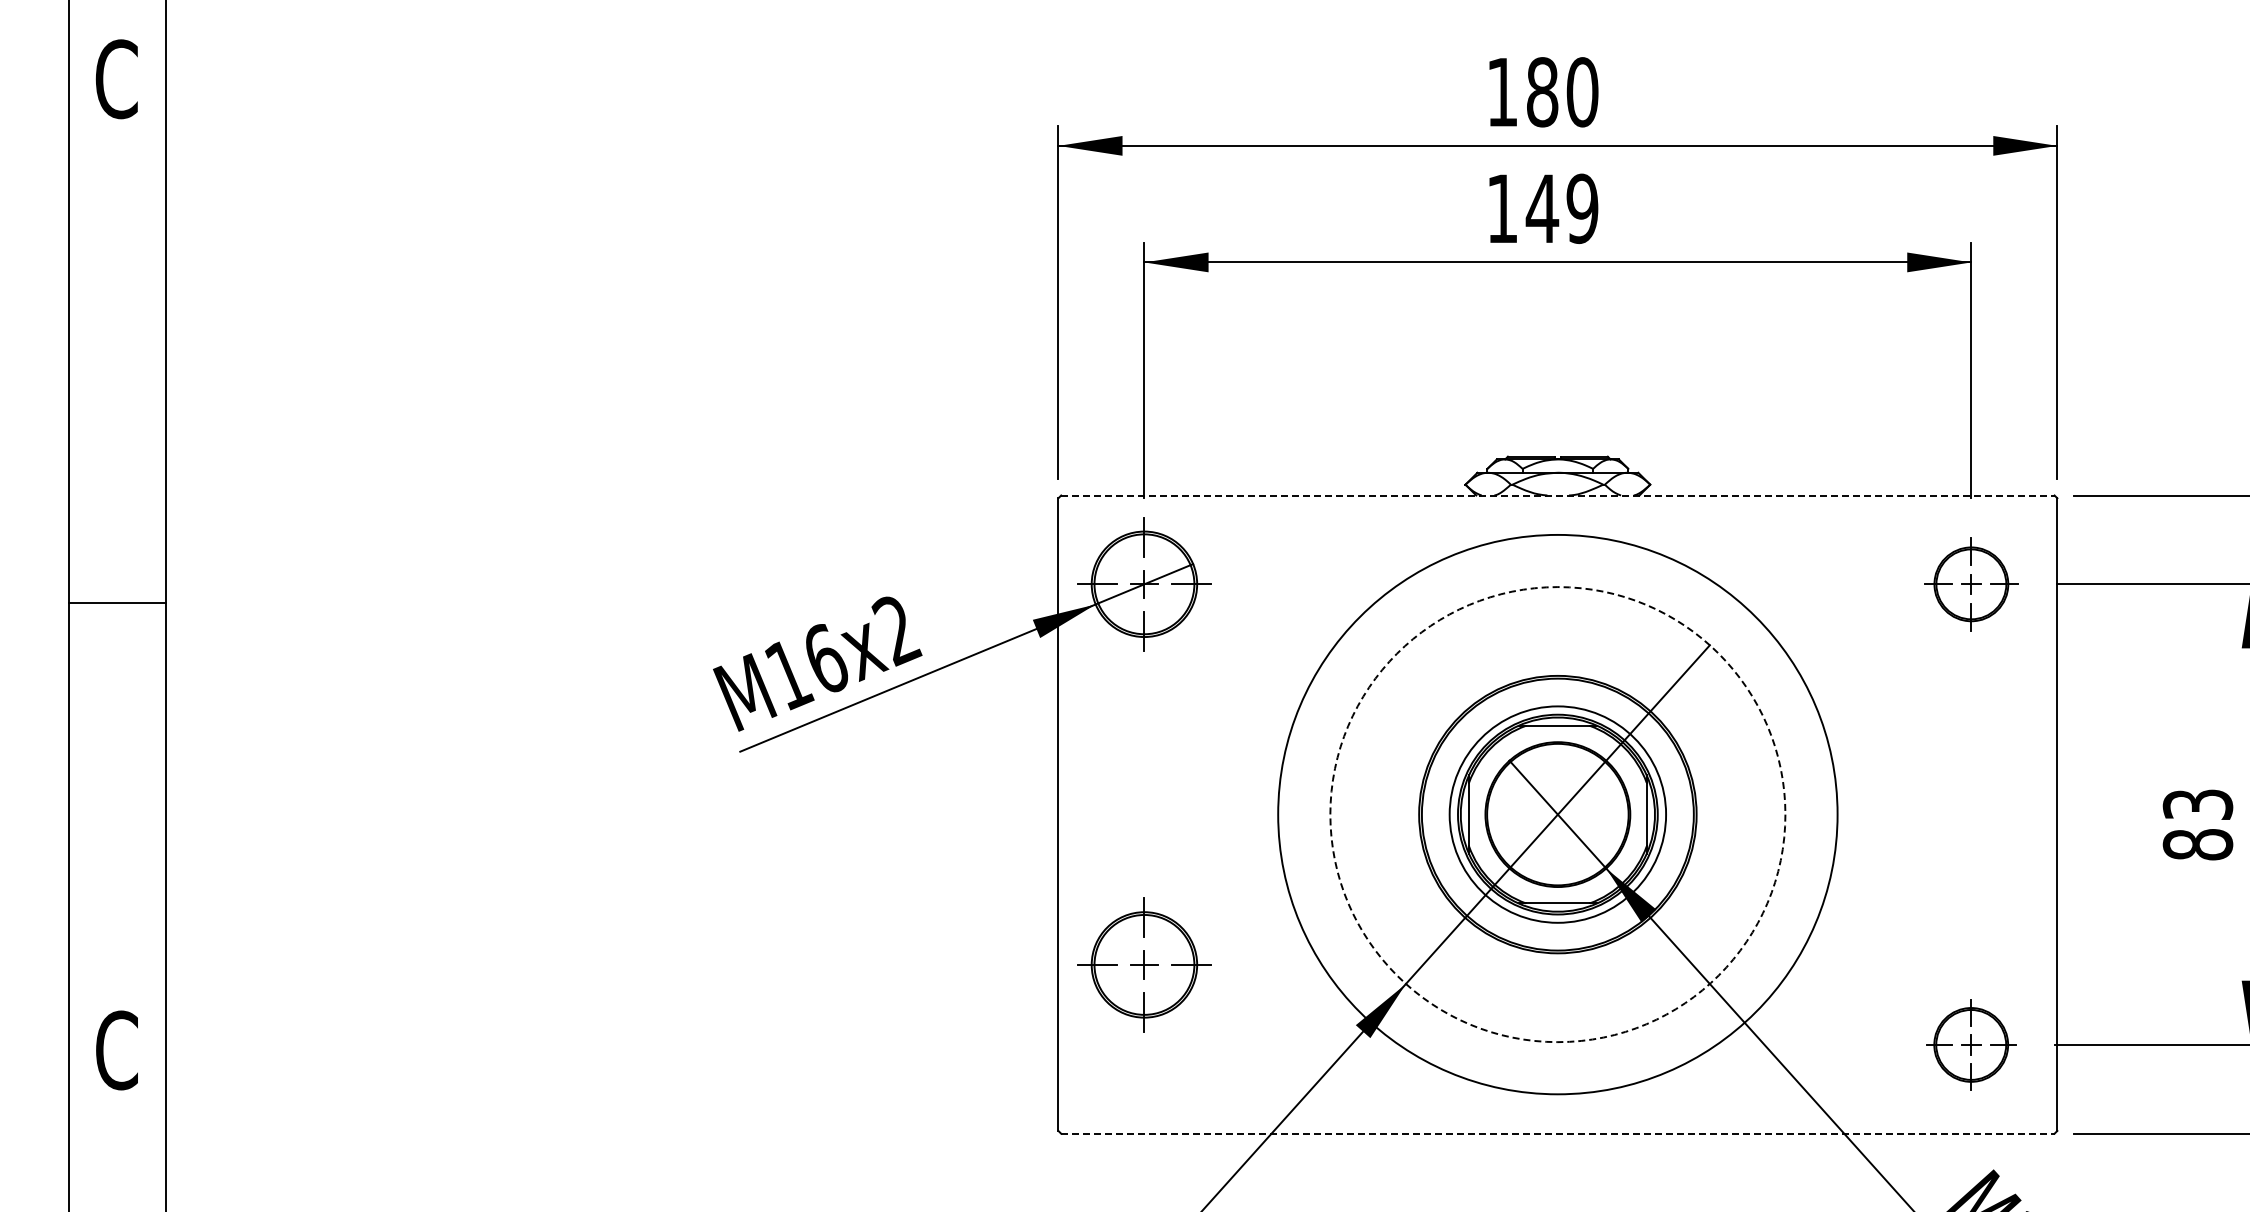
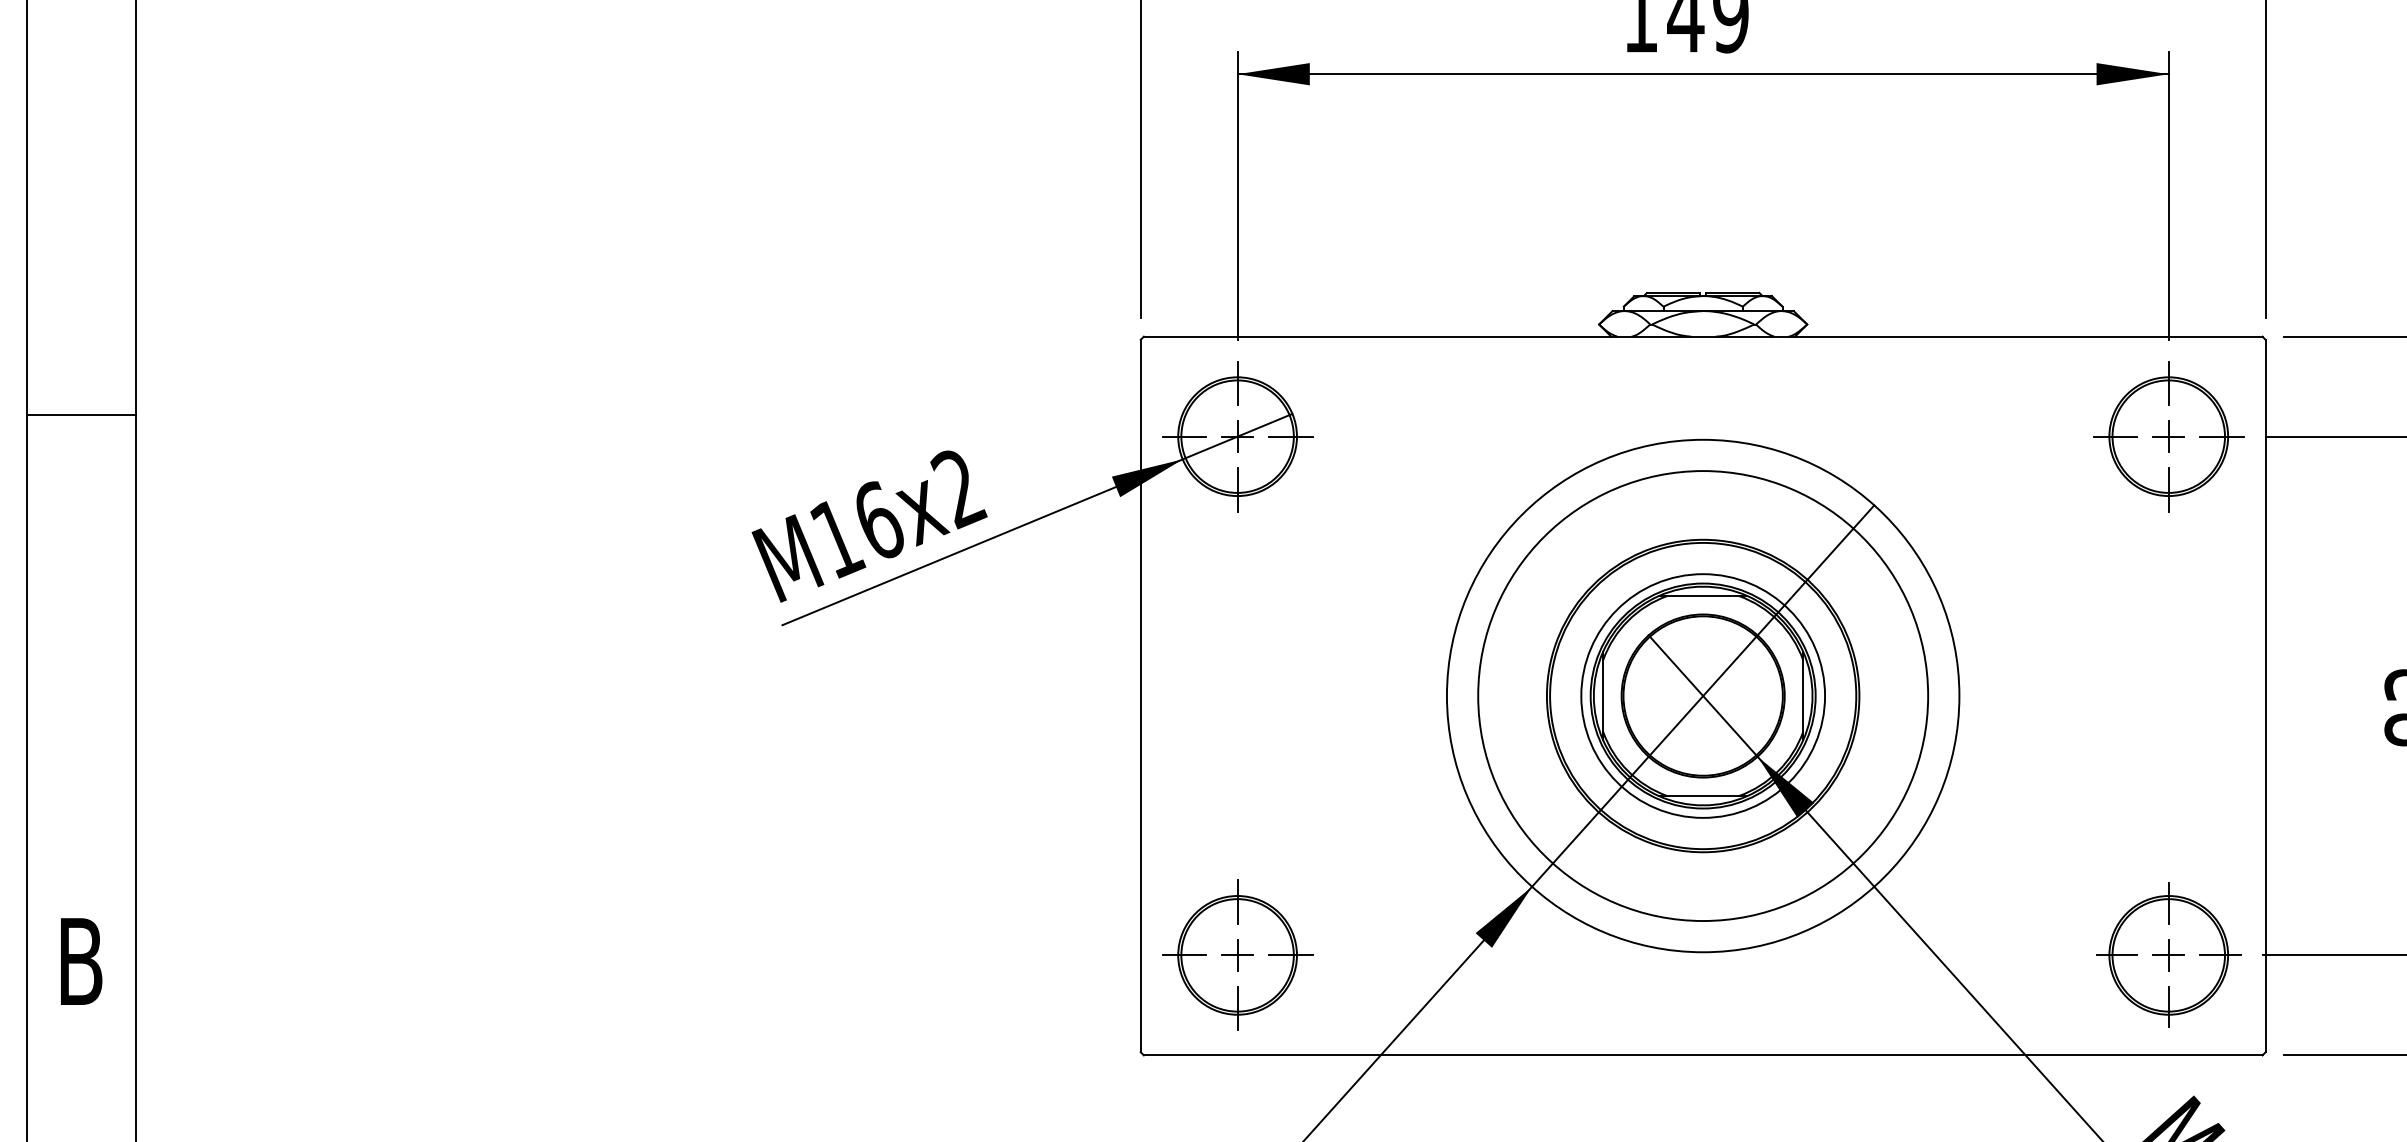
line: (1557, 495) -> (1702, 336), dashed -> solid
part: (1971, 584) -> (2168, 436), size x1.43
line: (117, 602) -> (81, 414), moved
circle: (1557, 814) -> (1702, 695), dashed -> solid
circle: (1557, 814) -> (1702, 695), size x0.71
part: (1144, 964) -> (1237, 954), moved
part: (1970, 1044) -> (2167, 954), size x1.43
text: (116, 1050) -> (80, 961), C -> B
line: (1557, 1133) -> (1702, 1055), dashed -> solid

